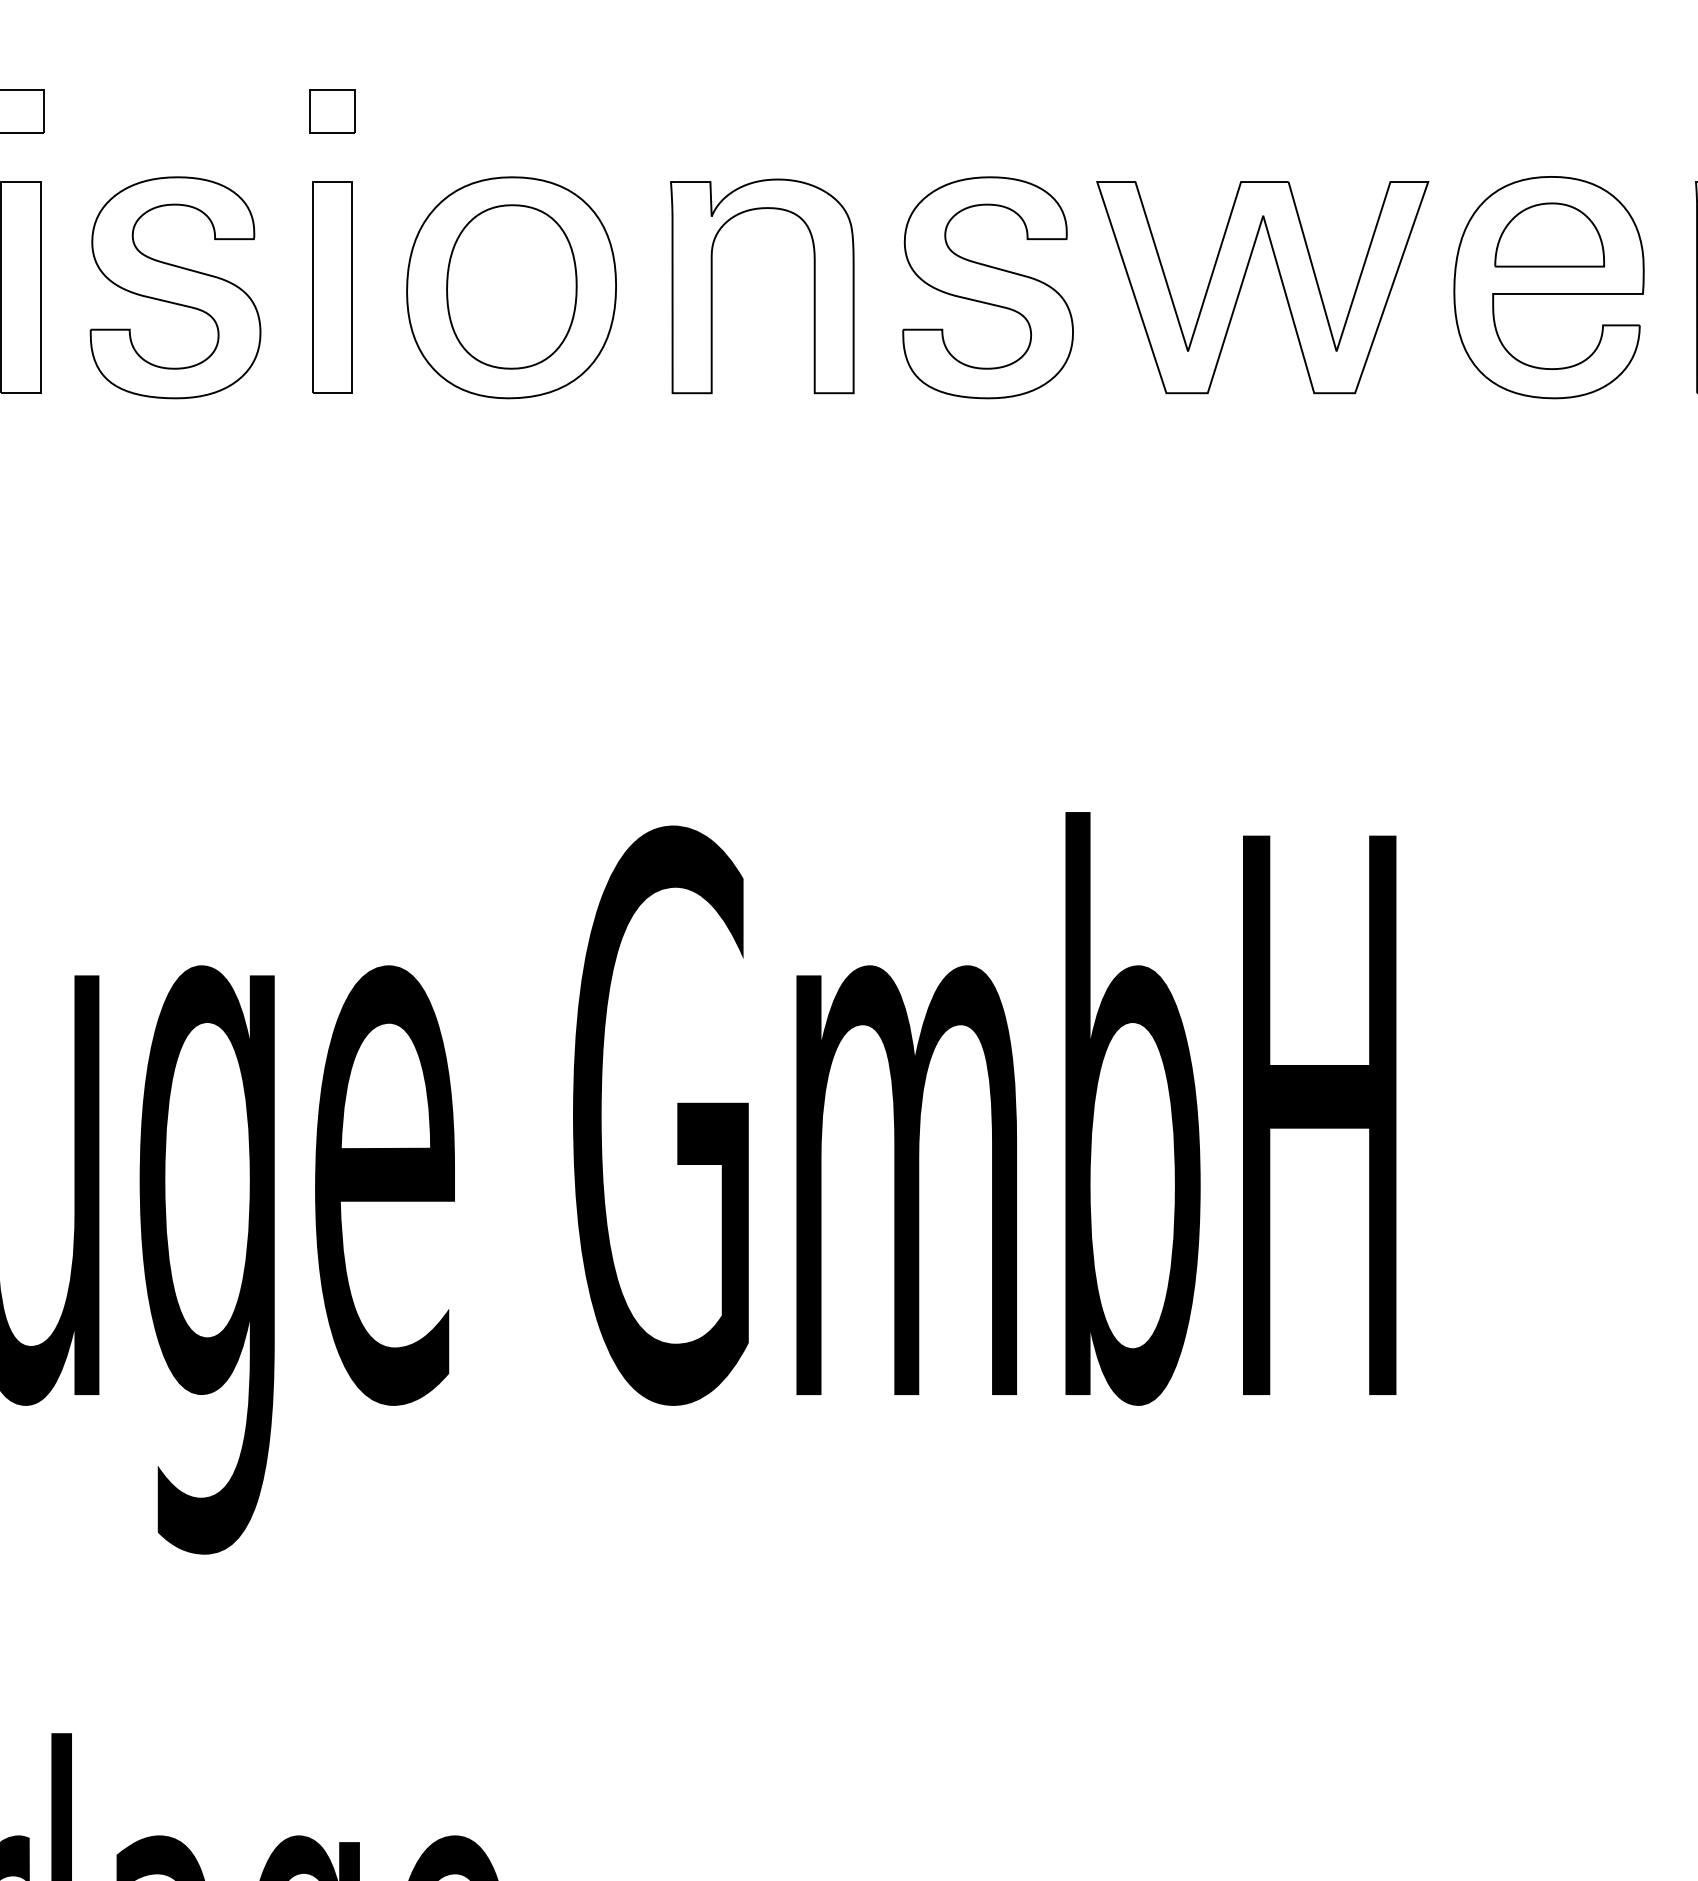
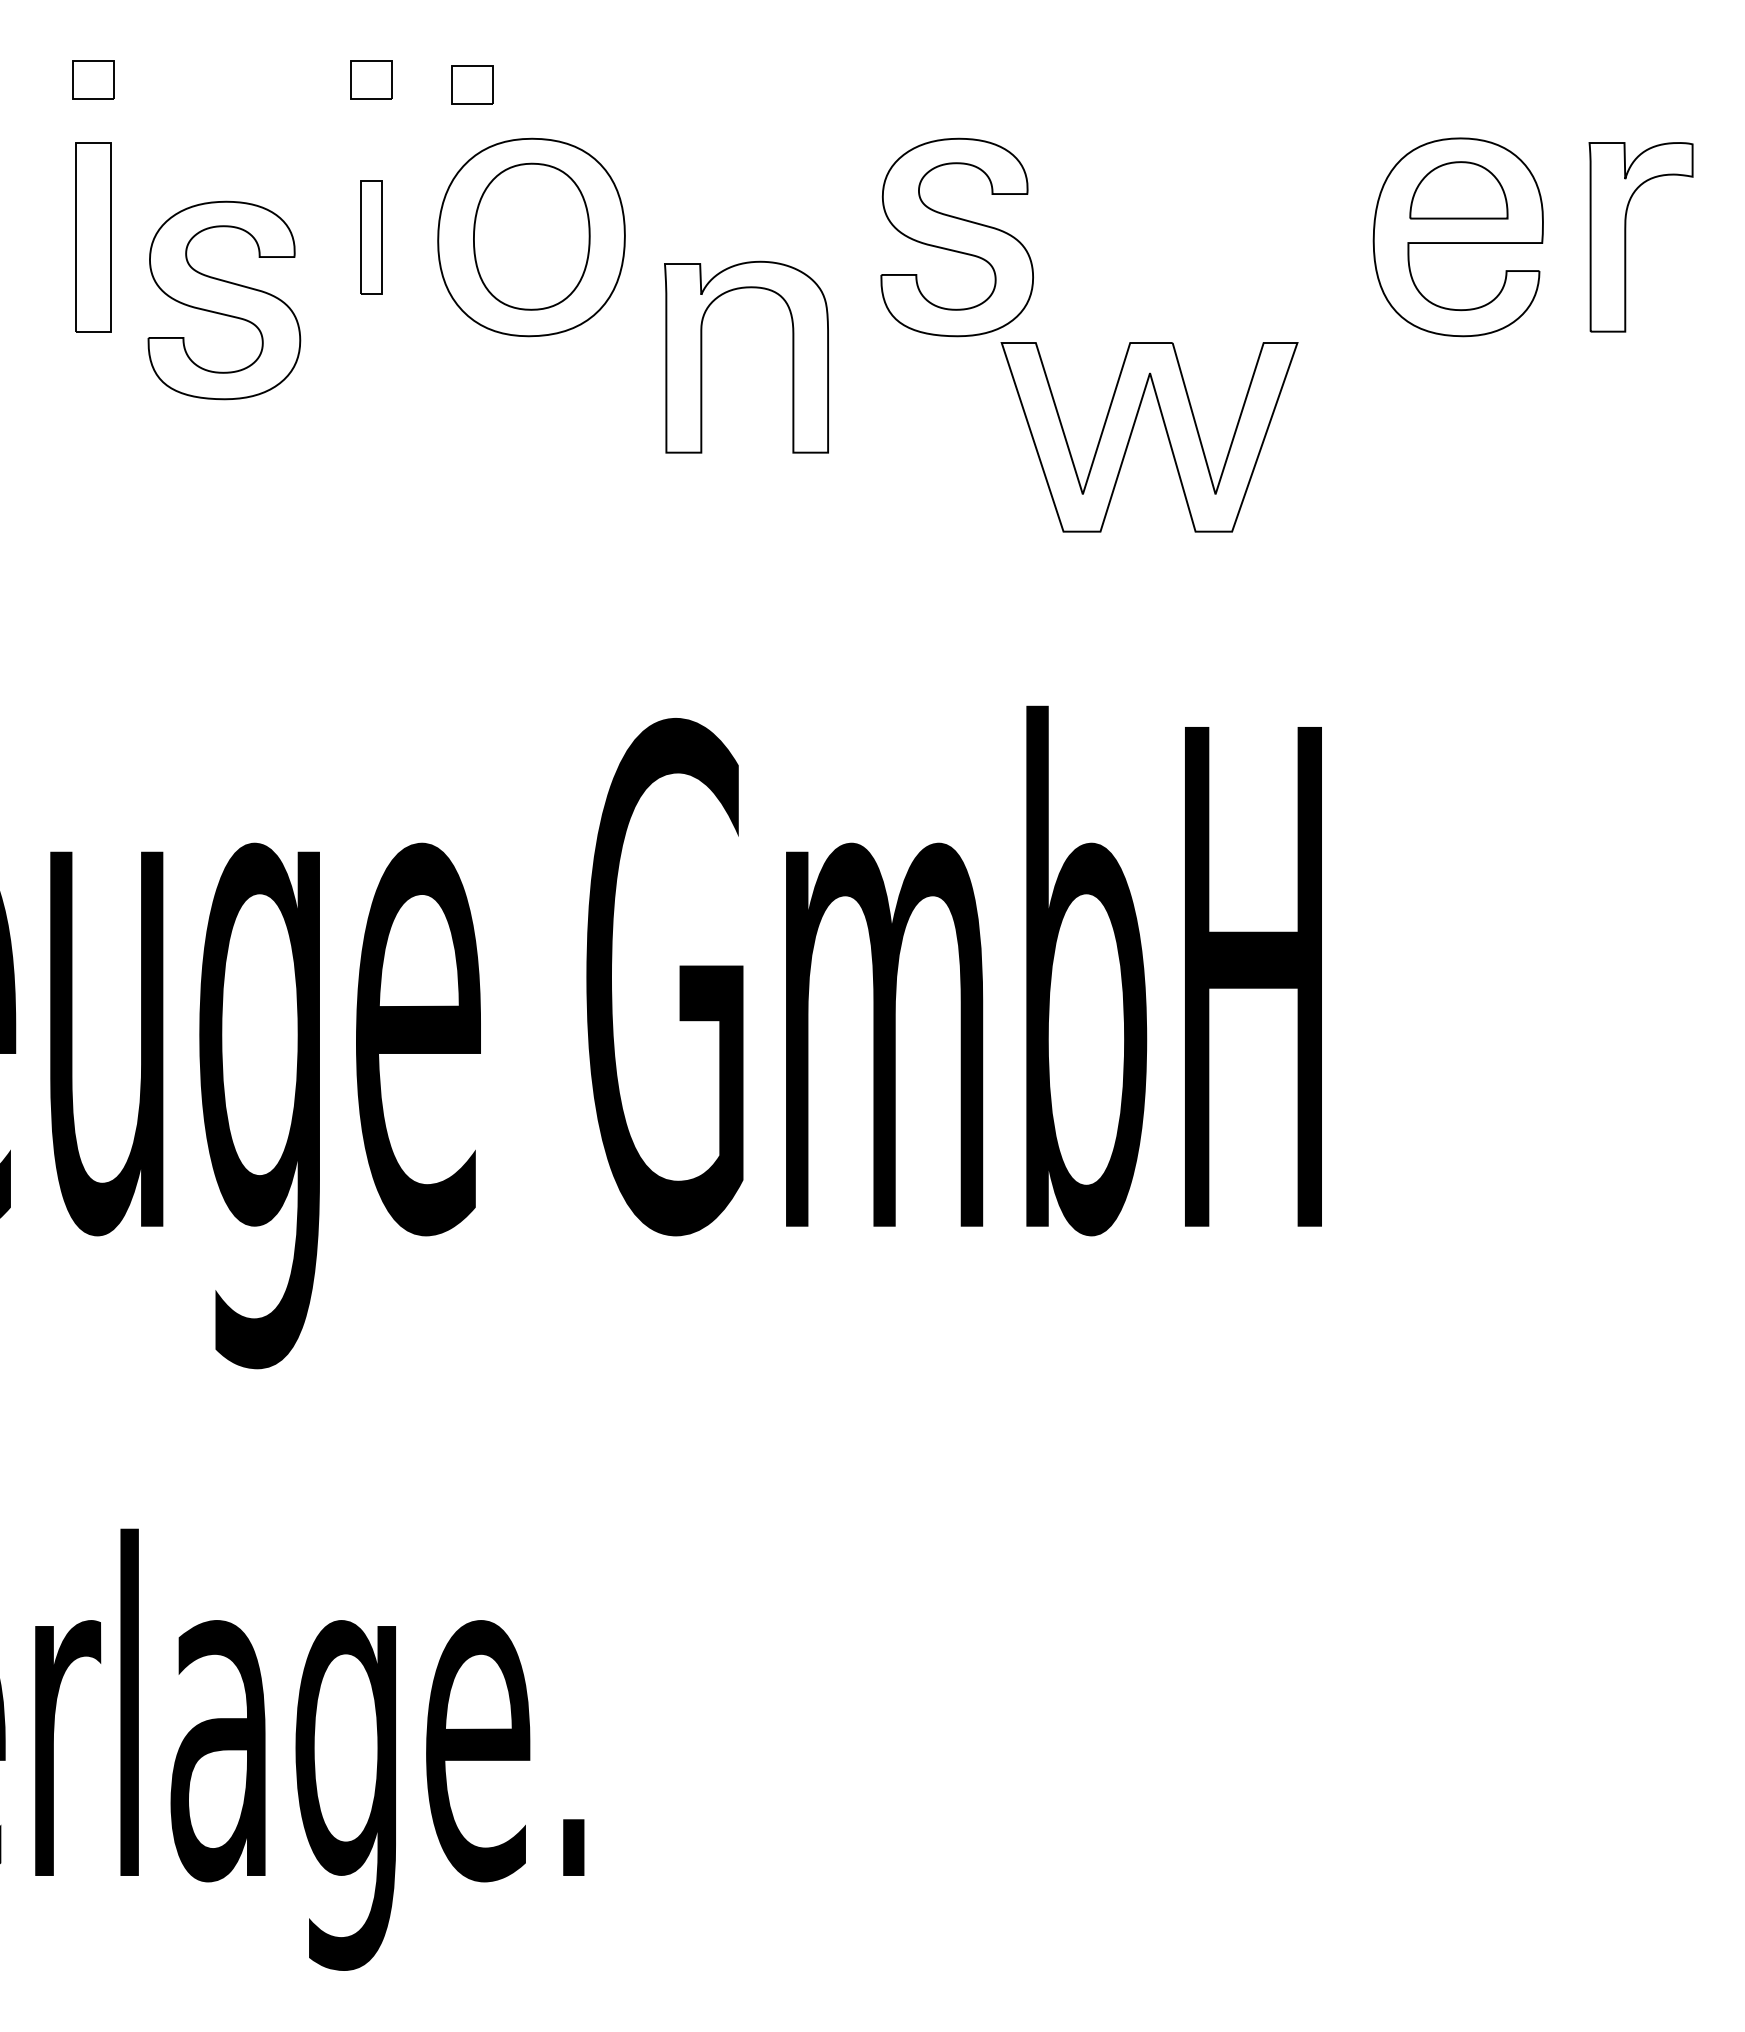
part: (445, 116) -> (472, 84), added
part: (1280, 281) -> (1165, 431), moved
part: (713, 285) -> (702, 356), moved
part: (175, 287) -> (224, 300), moved
part: (332, 287) -> (371, 237), size x0.6

